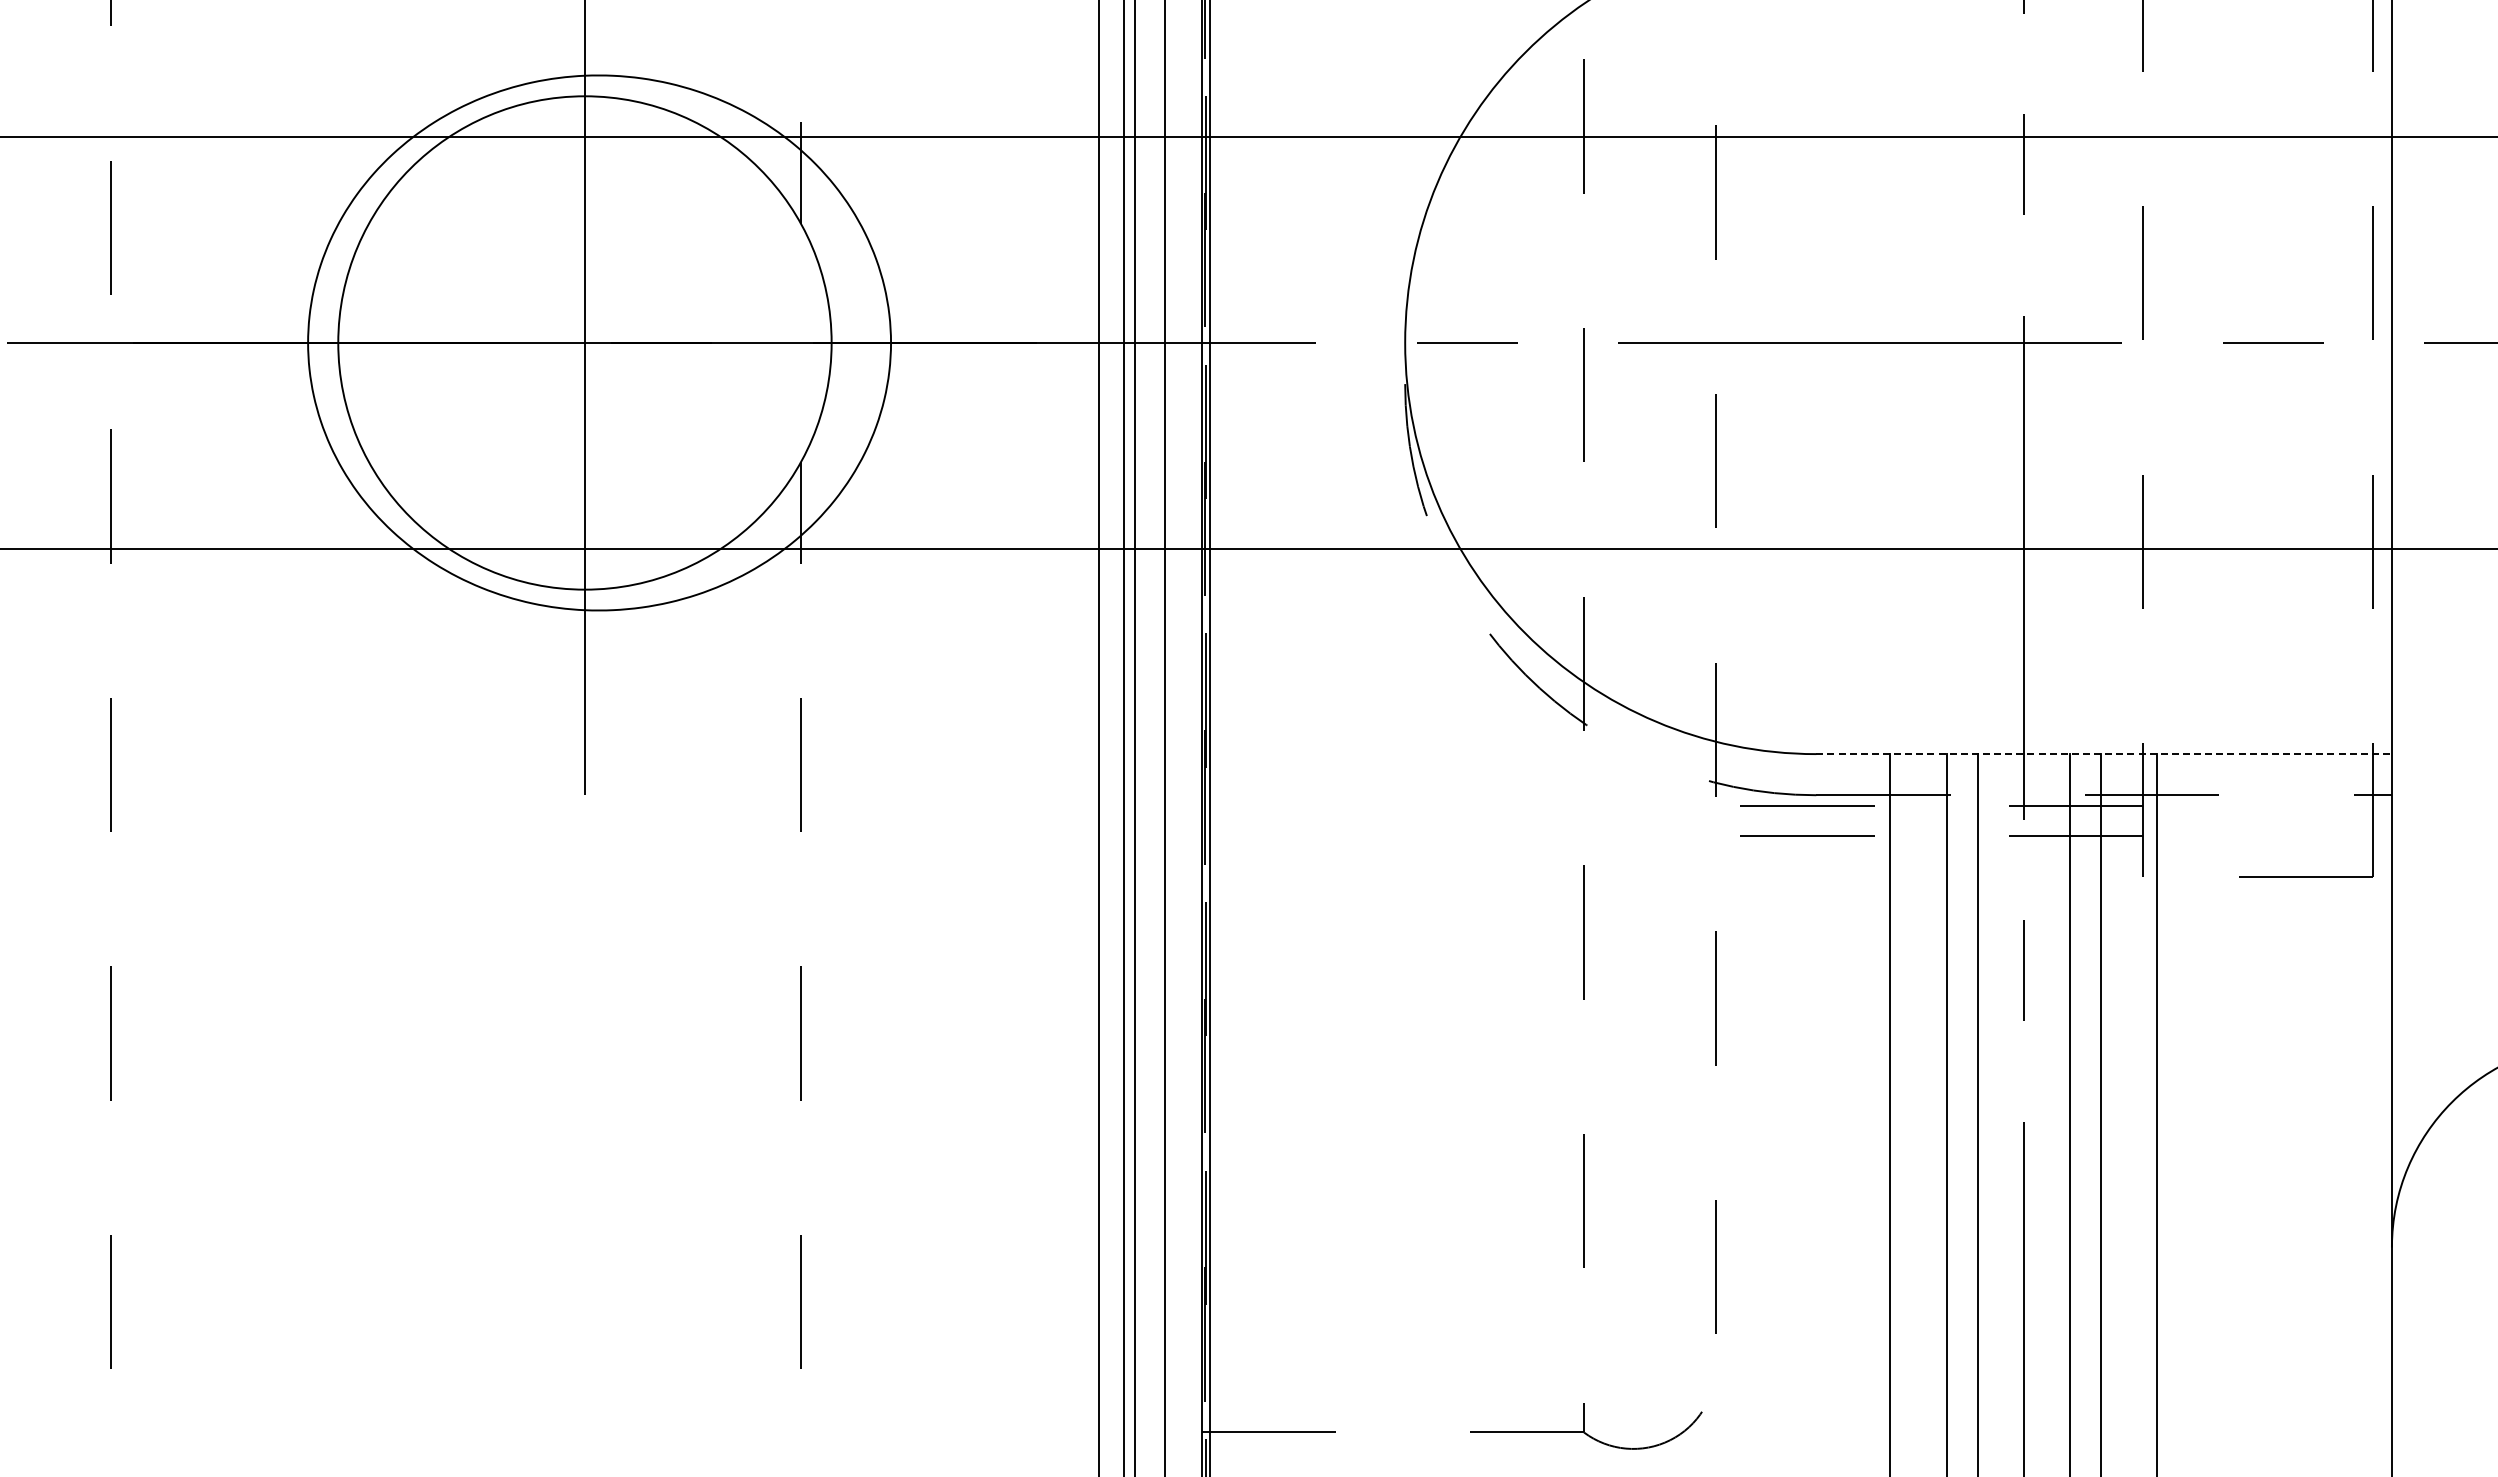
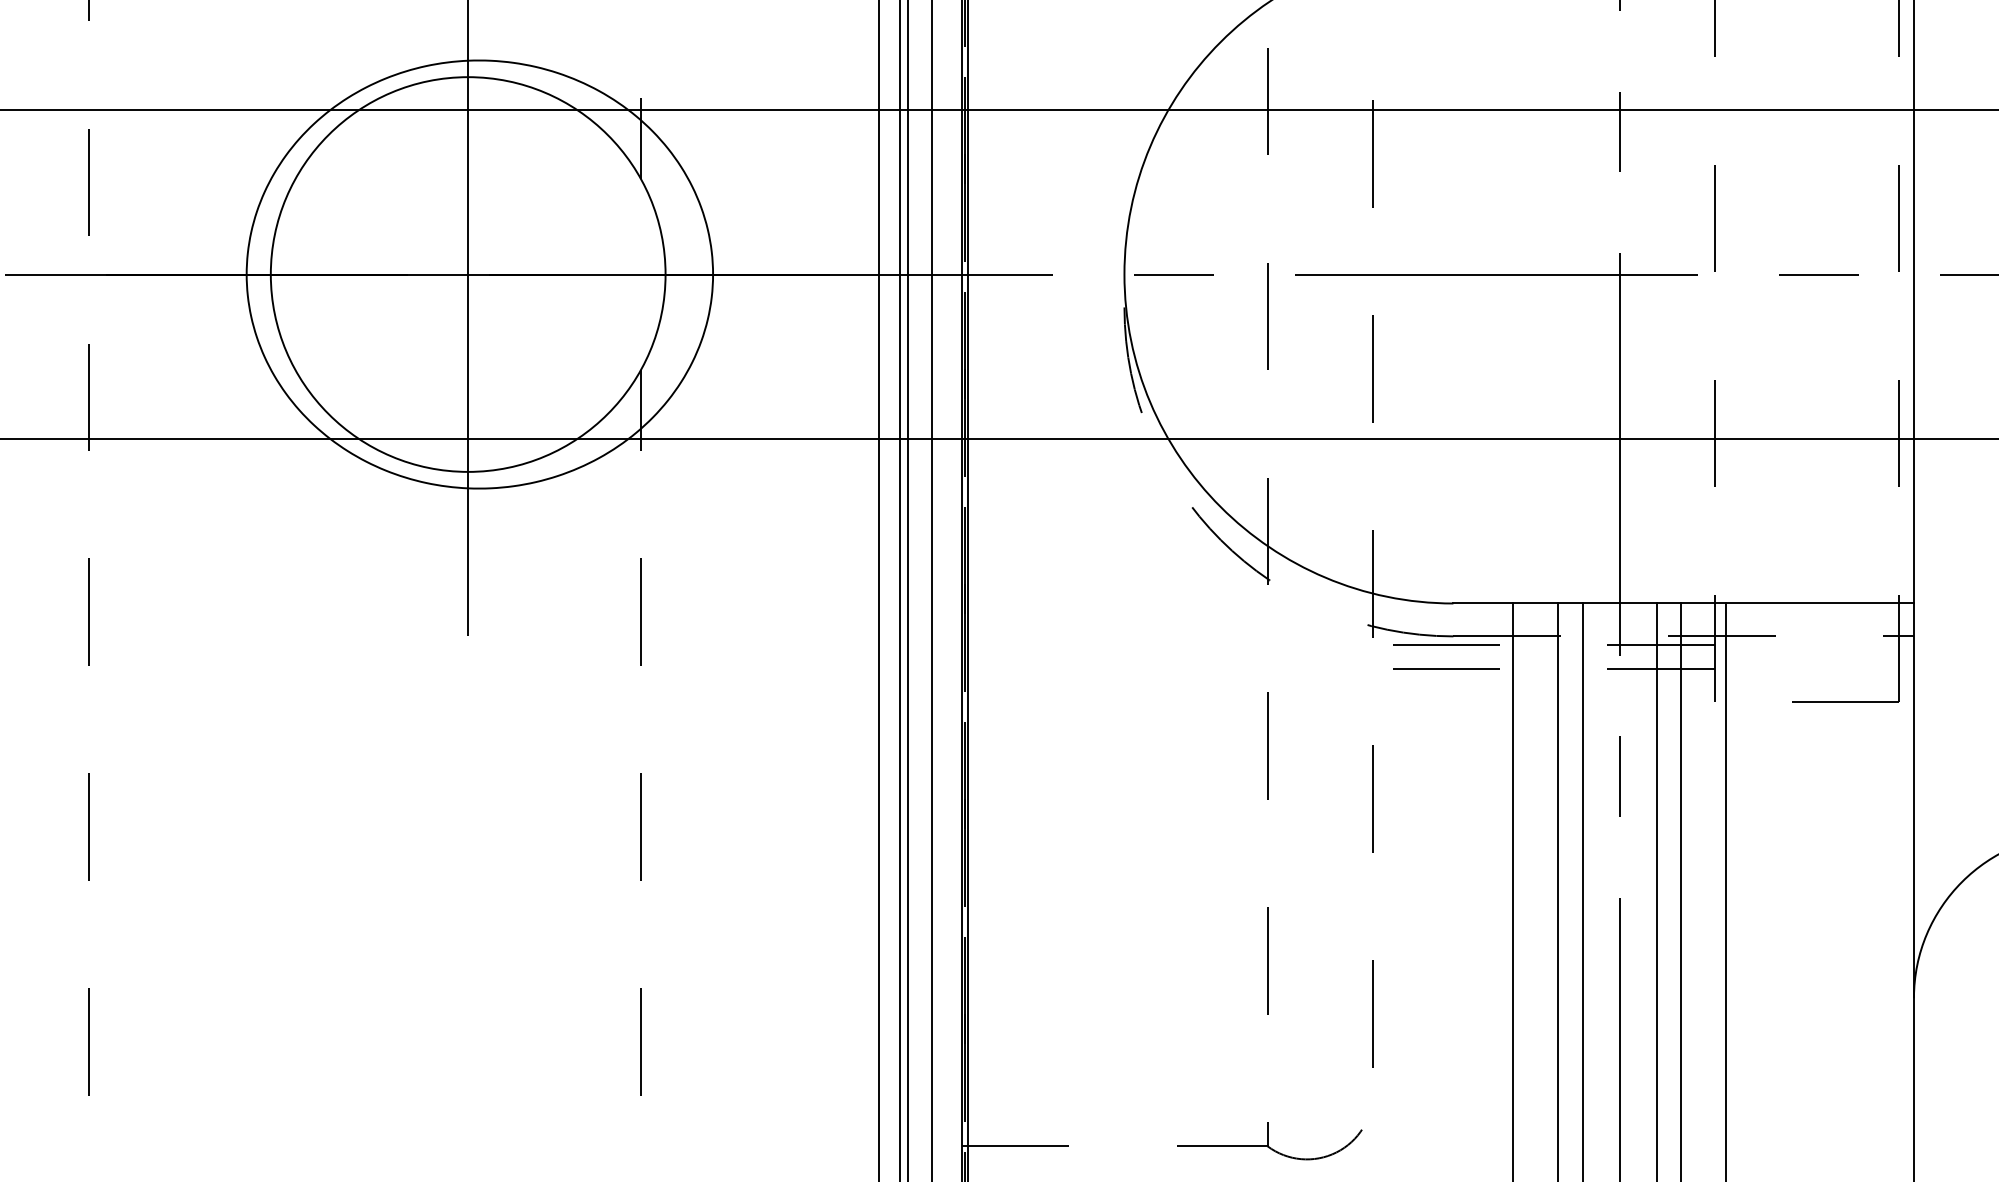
line: (2104, 754) -> (1683, 603), dashed -> solid

